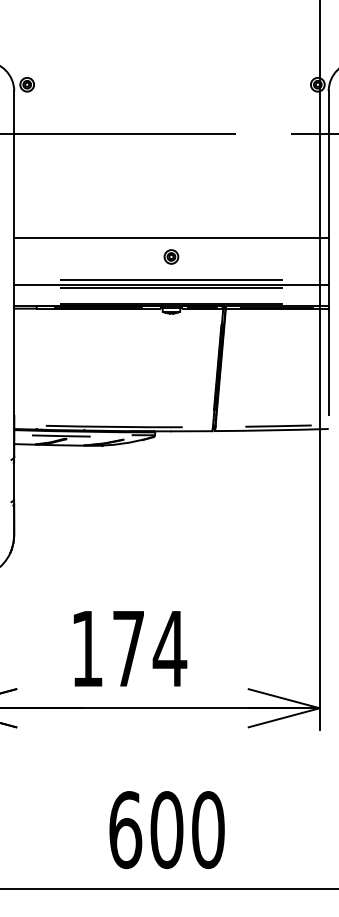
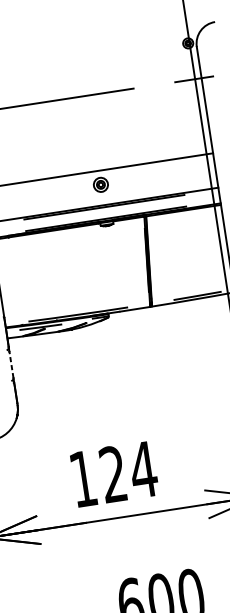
part: (171, 256) -> (100, 184), size x1.4
line: (171, 280) -> (103, 201), removed
line: (14, 480) -> (11, 364), solid -> dashed
text: (128, 647) -> (113, 473), 174 -> 124

